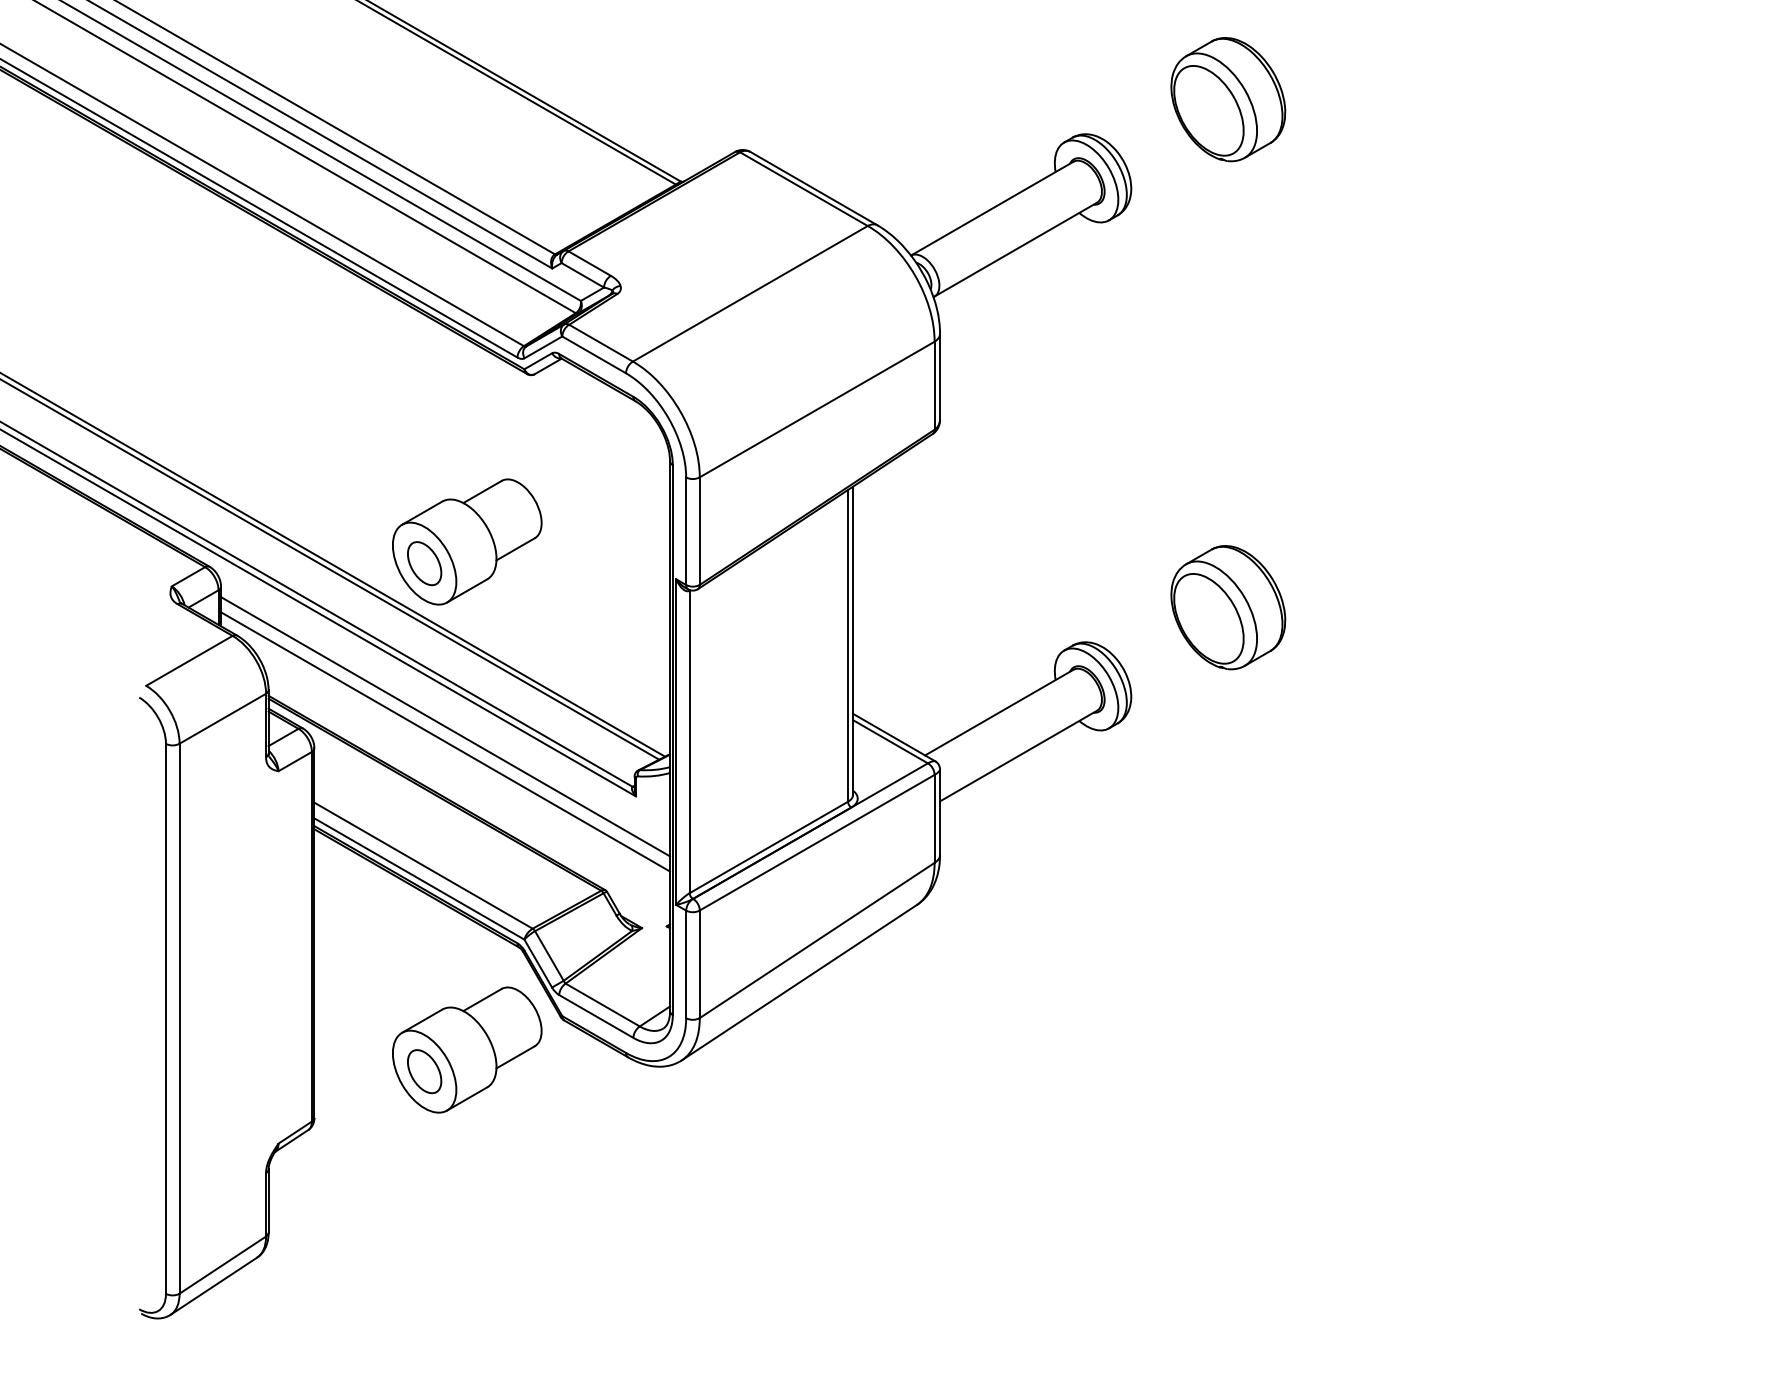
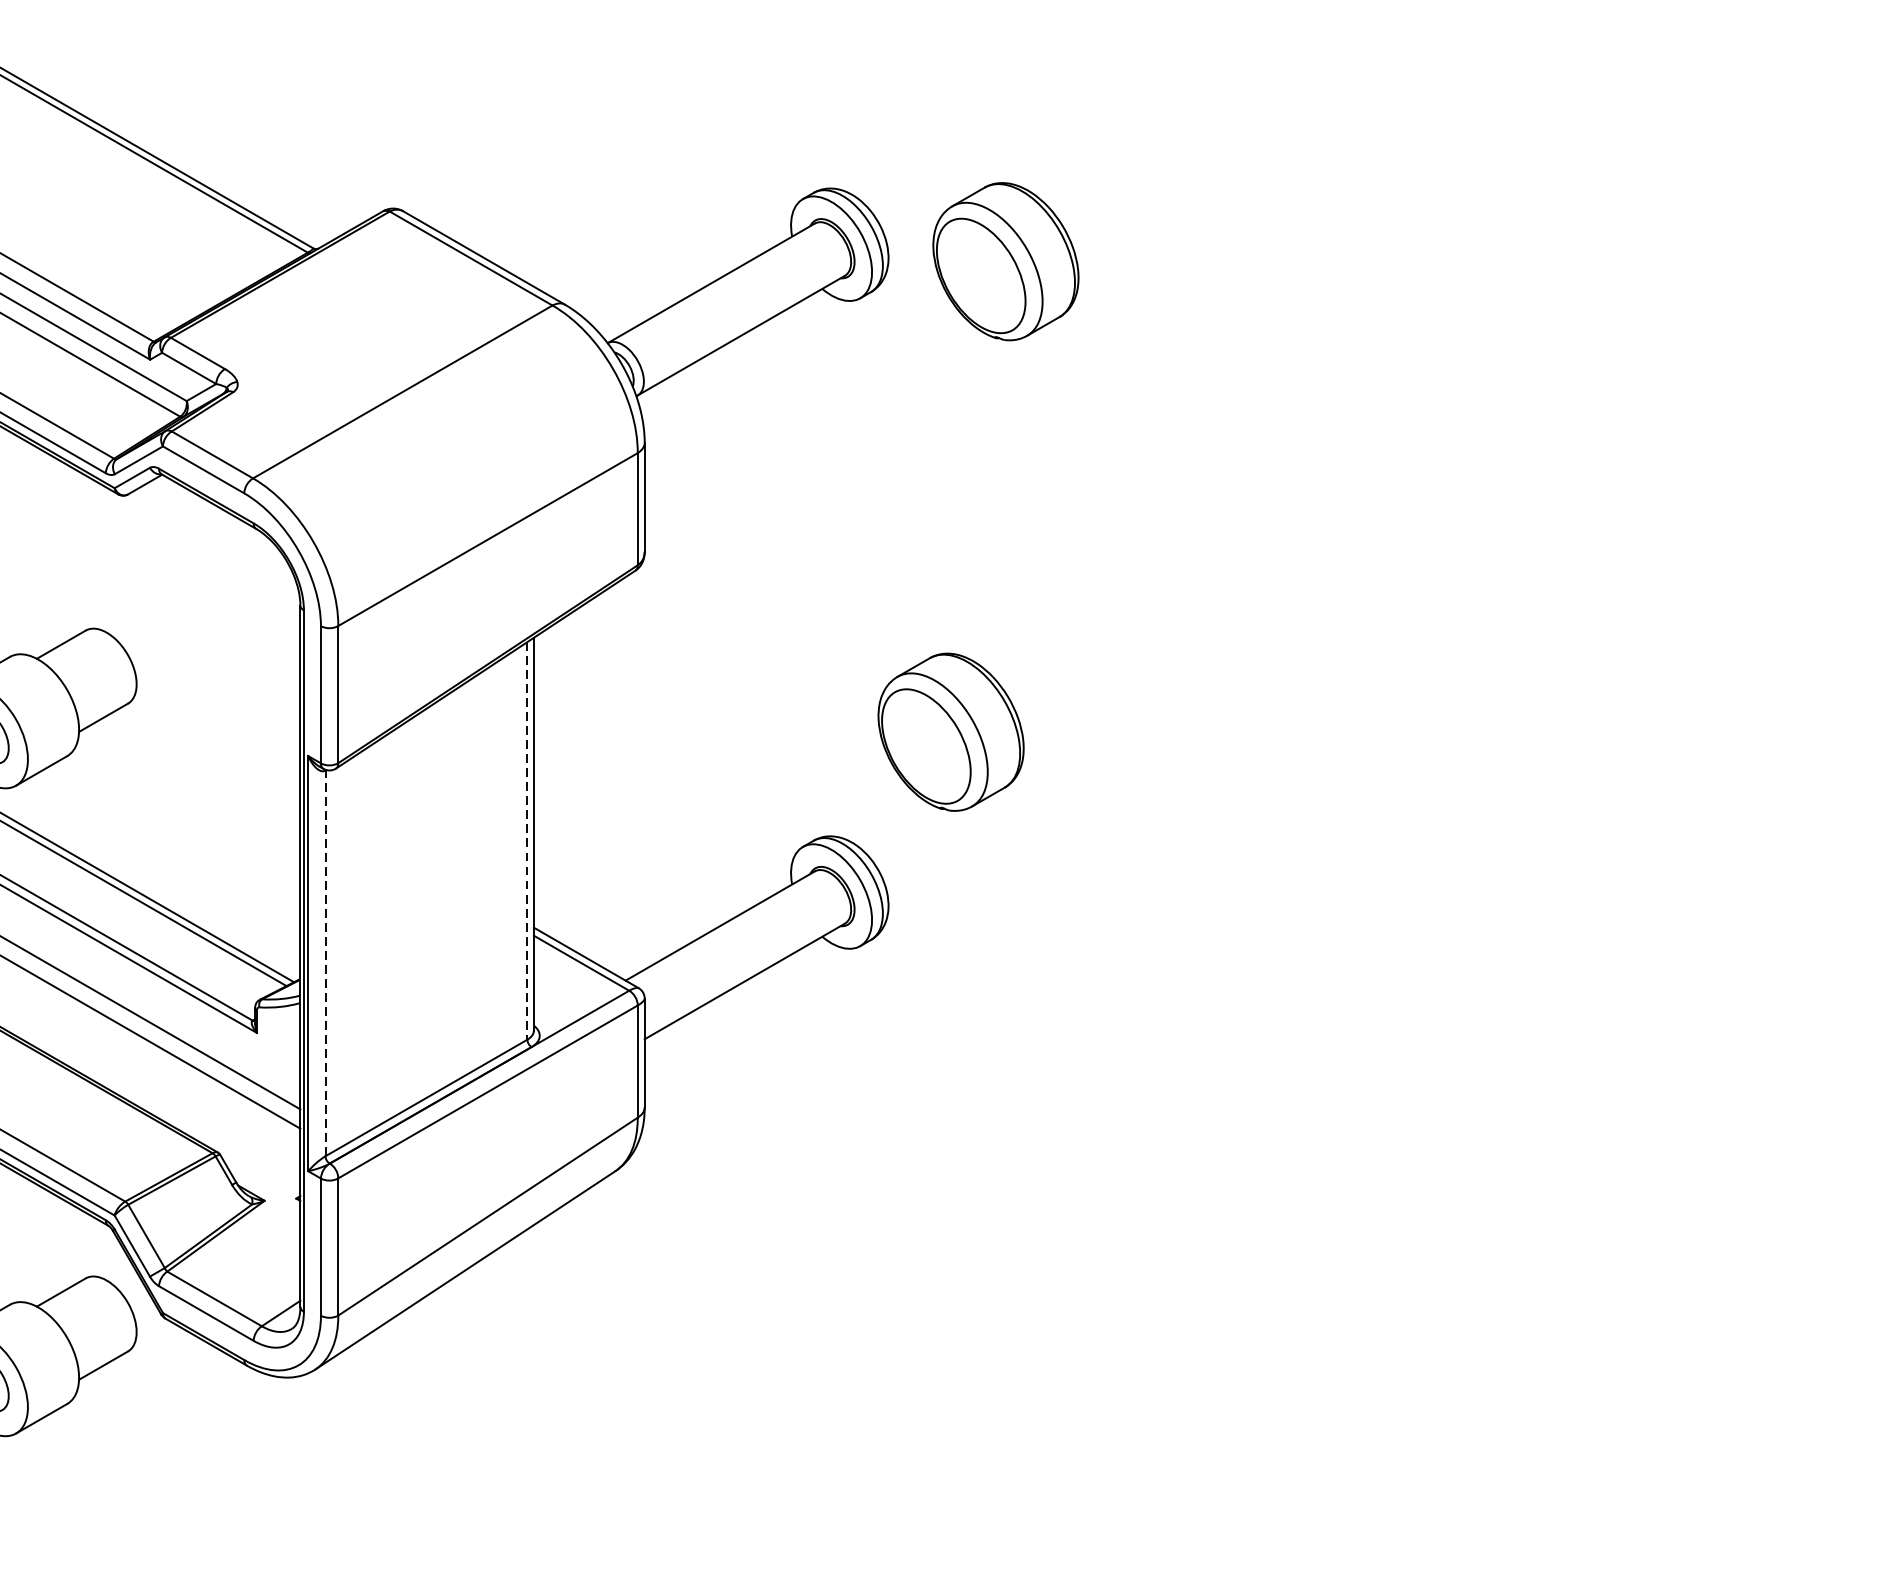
part: (1228, 99) -> (1006, 261), moved
part: (1228, 607) -> (951, 732), moved
line: (848, 645) -> (527, 840), solid -> dashed
line: (689, 741) -> (325, 962), solid -> dashed

